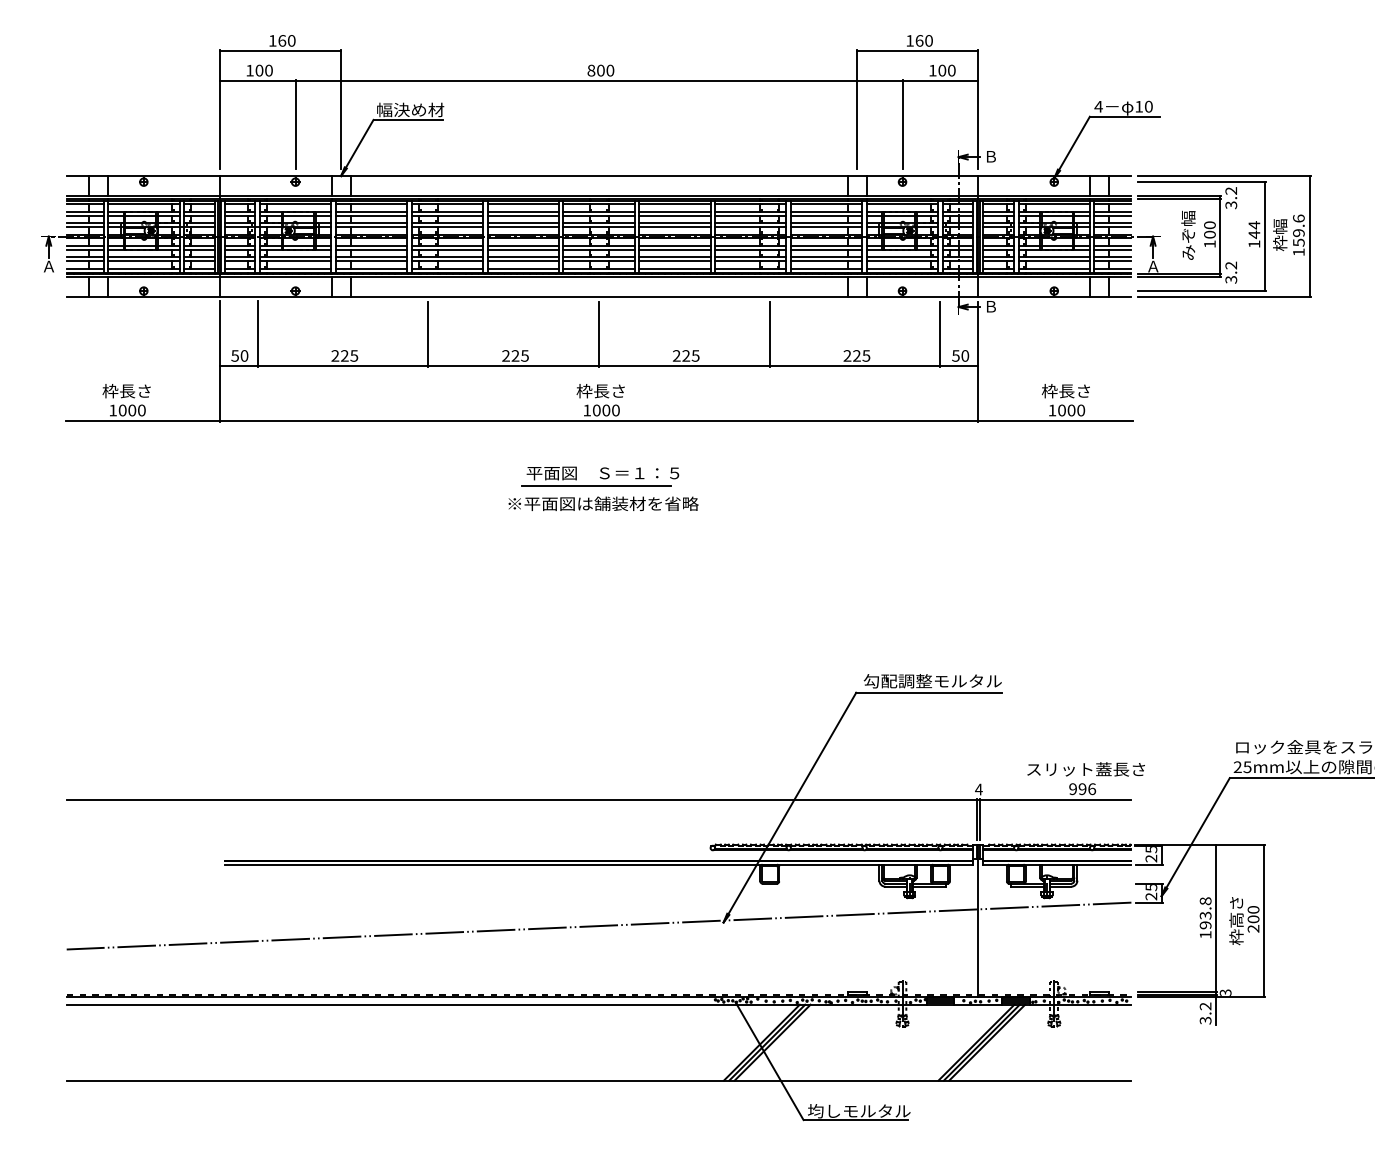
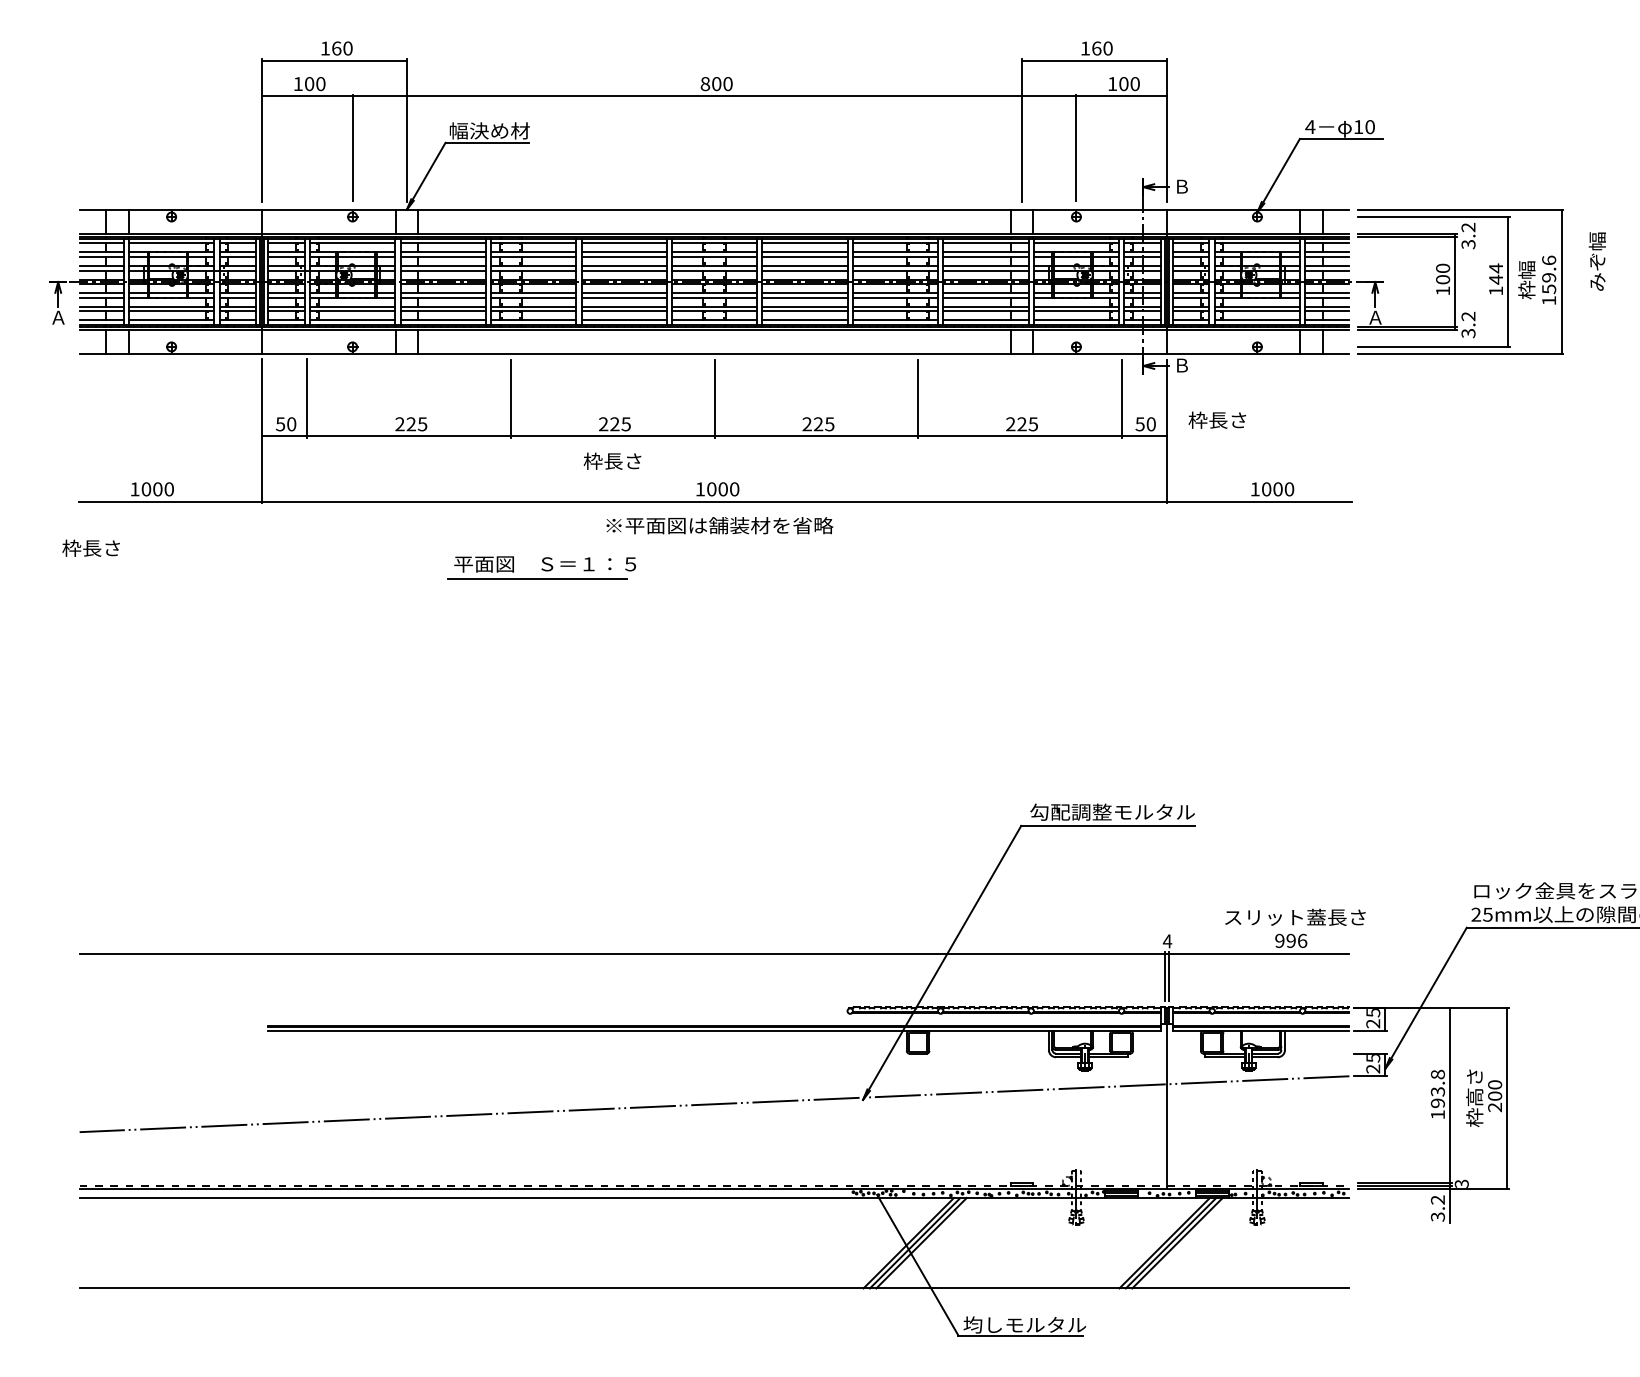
text: (1187, 235) -> (1596, 261), moved
text: (126, 390) -> (90, 547), moved
text: (600, 390) -> (612, 460), moved
text: (1065, 390) -> (1216, 419), moved
part: (599, 476) -> (541, 567), moved
text: (603, 503) -> (719, 525), moved

